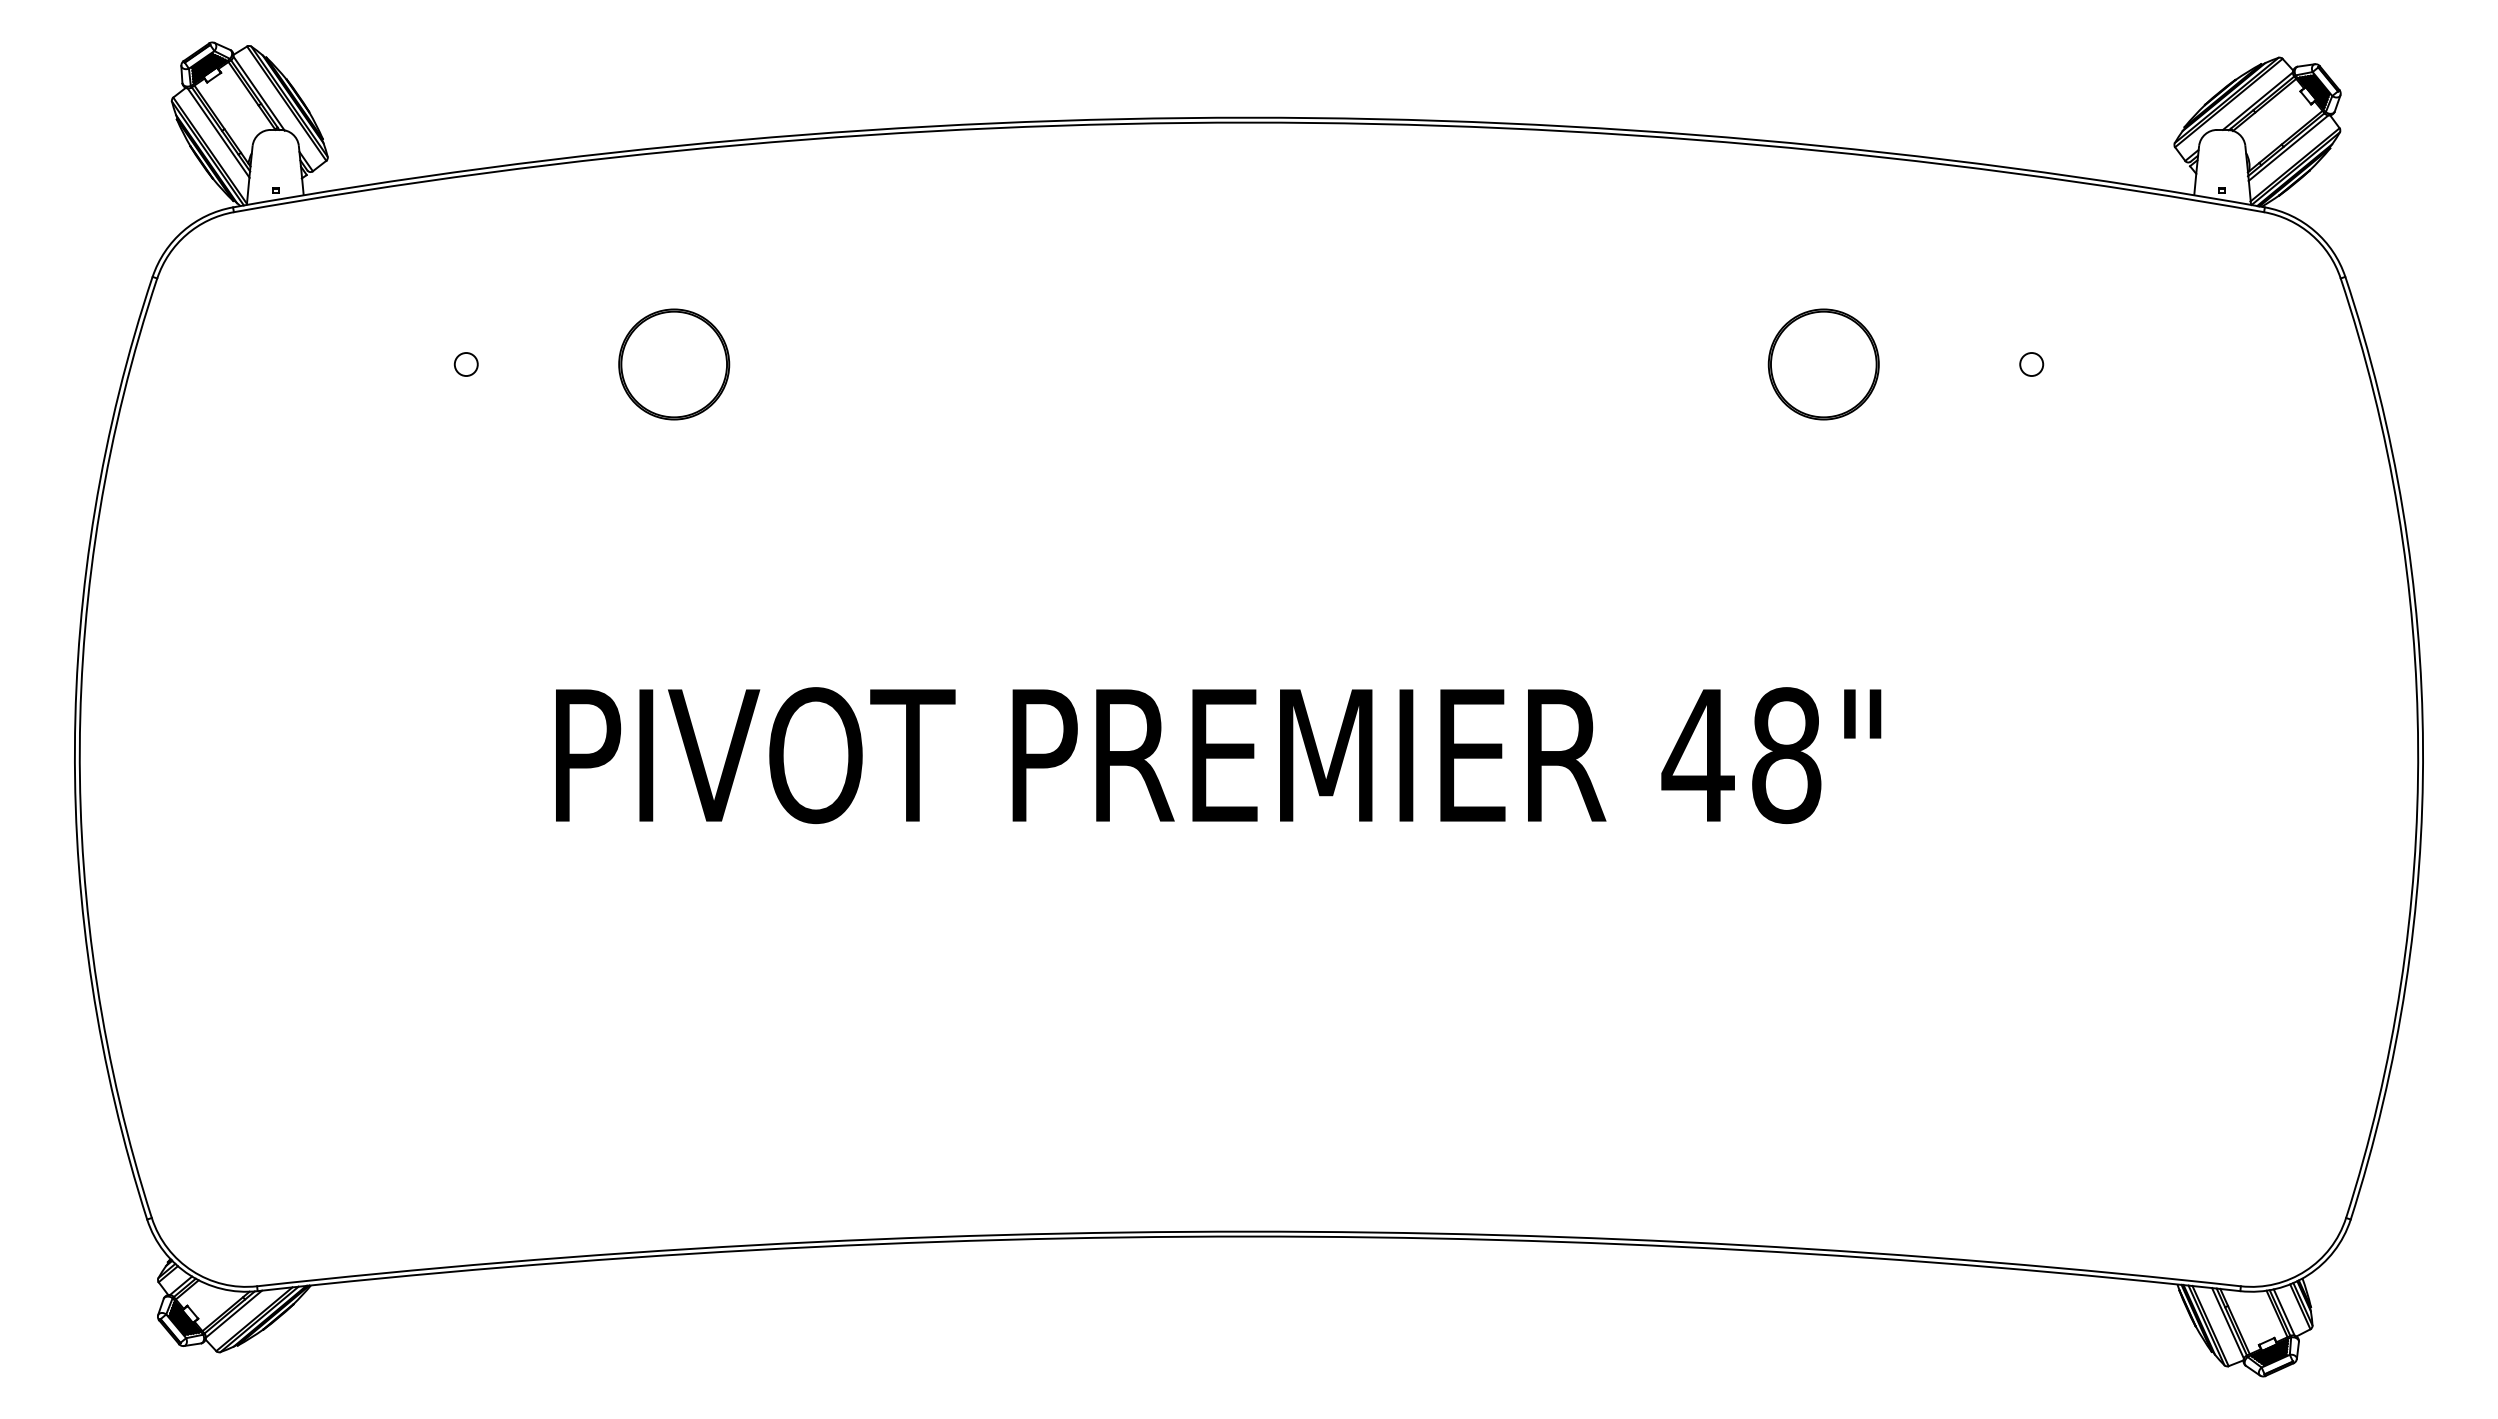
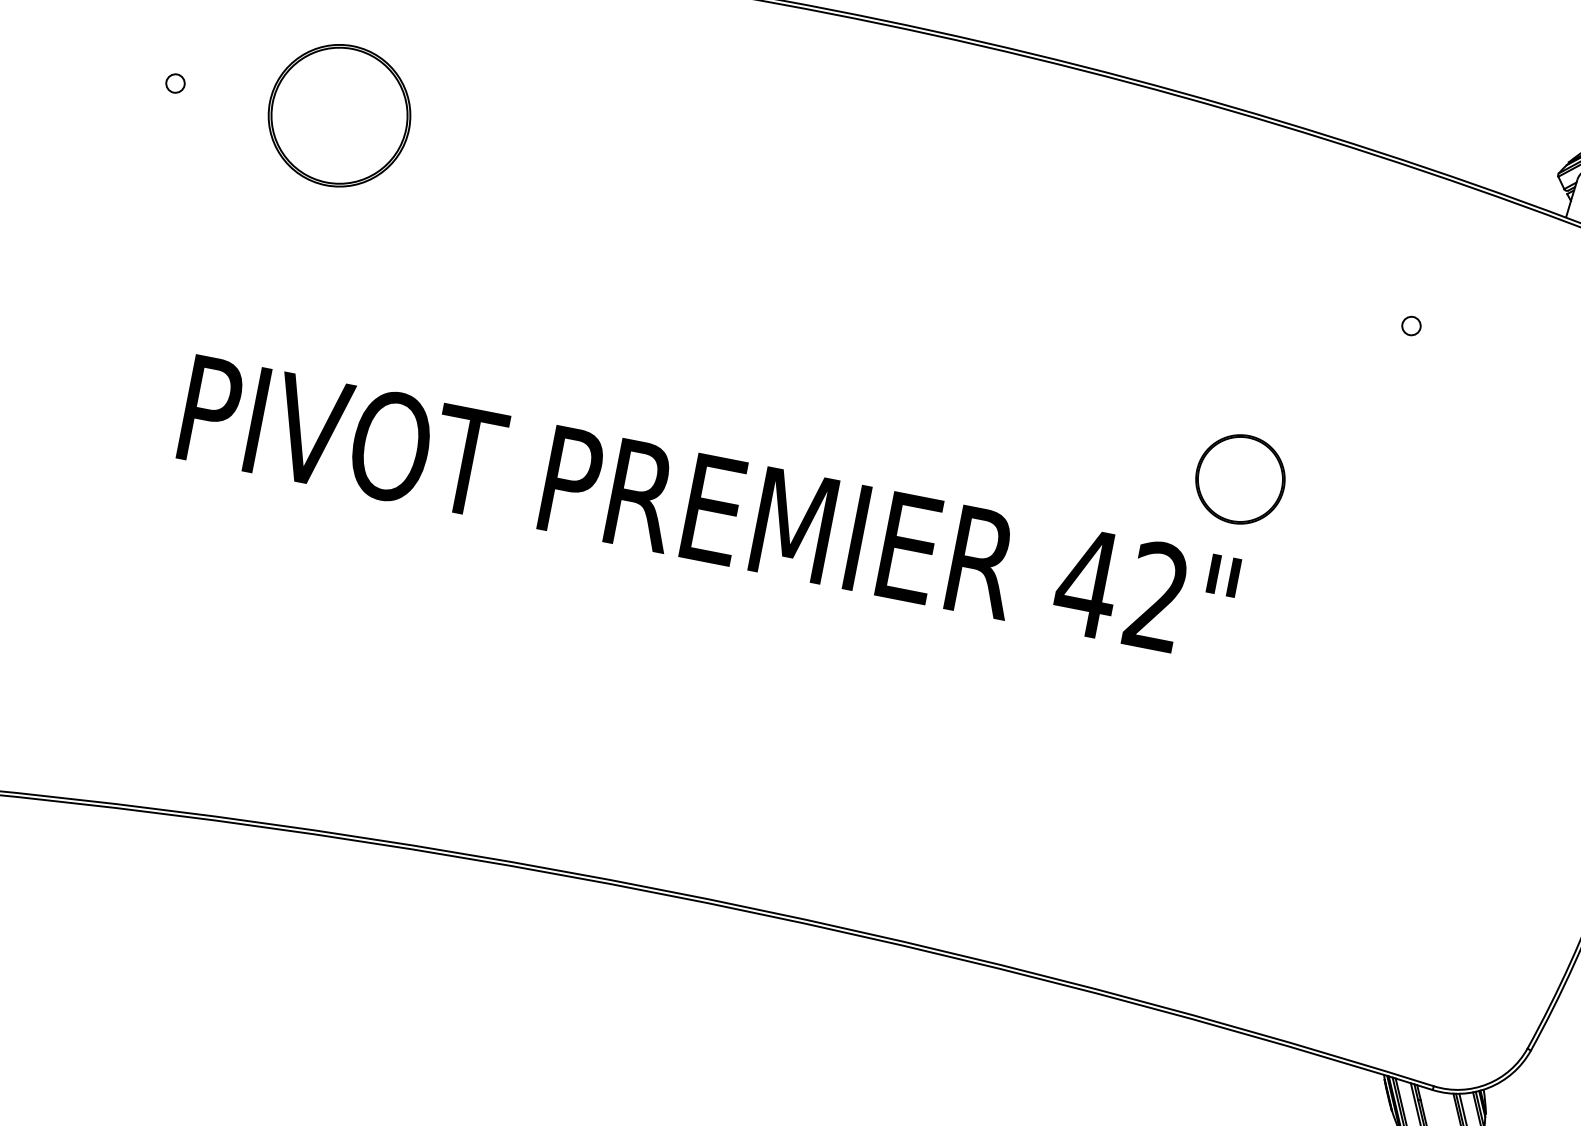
part: (674, 364) -> (339, 115), size x1.6
part: (1823, 364) -> (1240, 479), moved
text: (1786, 755) -> (1157, 596), 48" -> 42"

